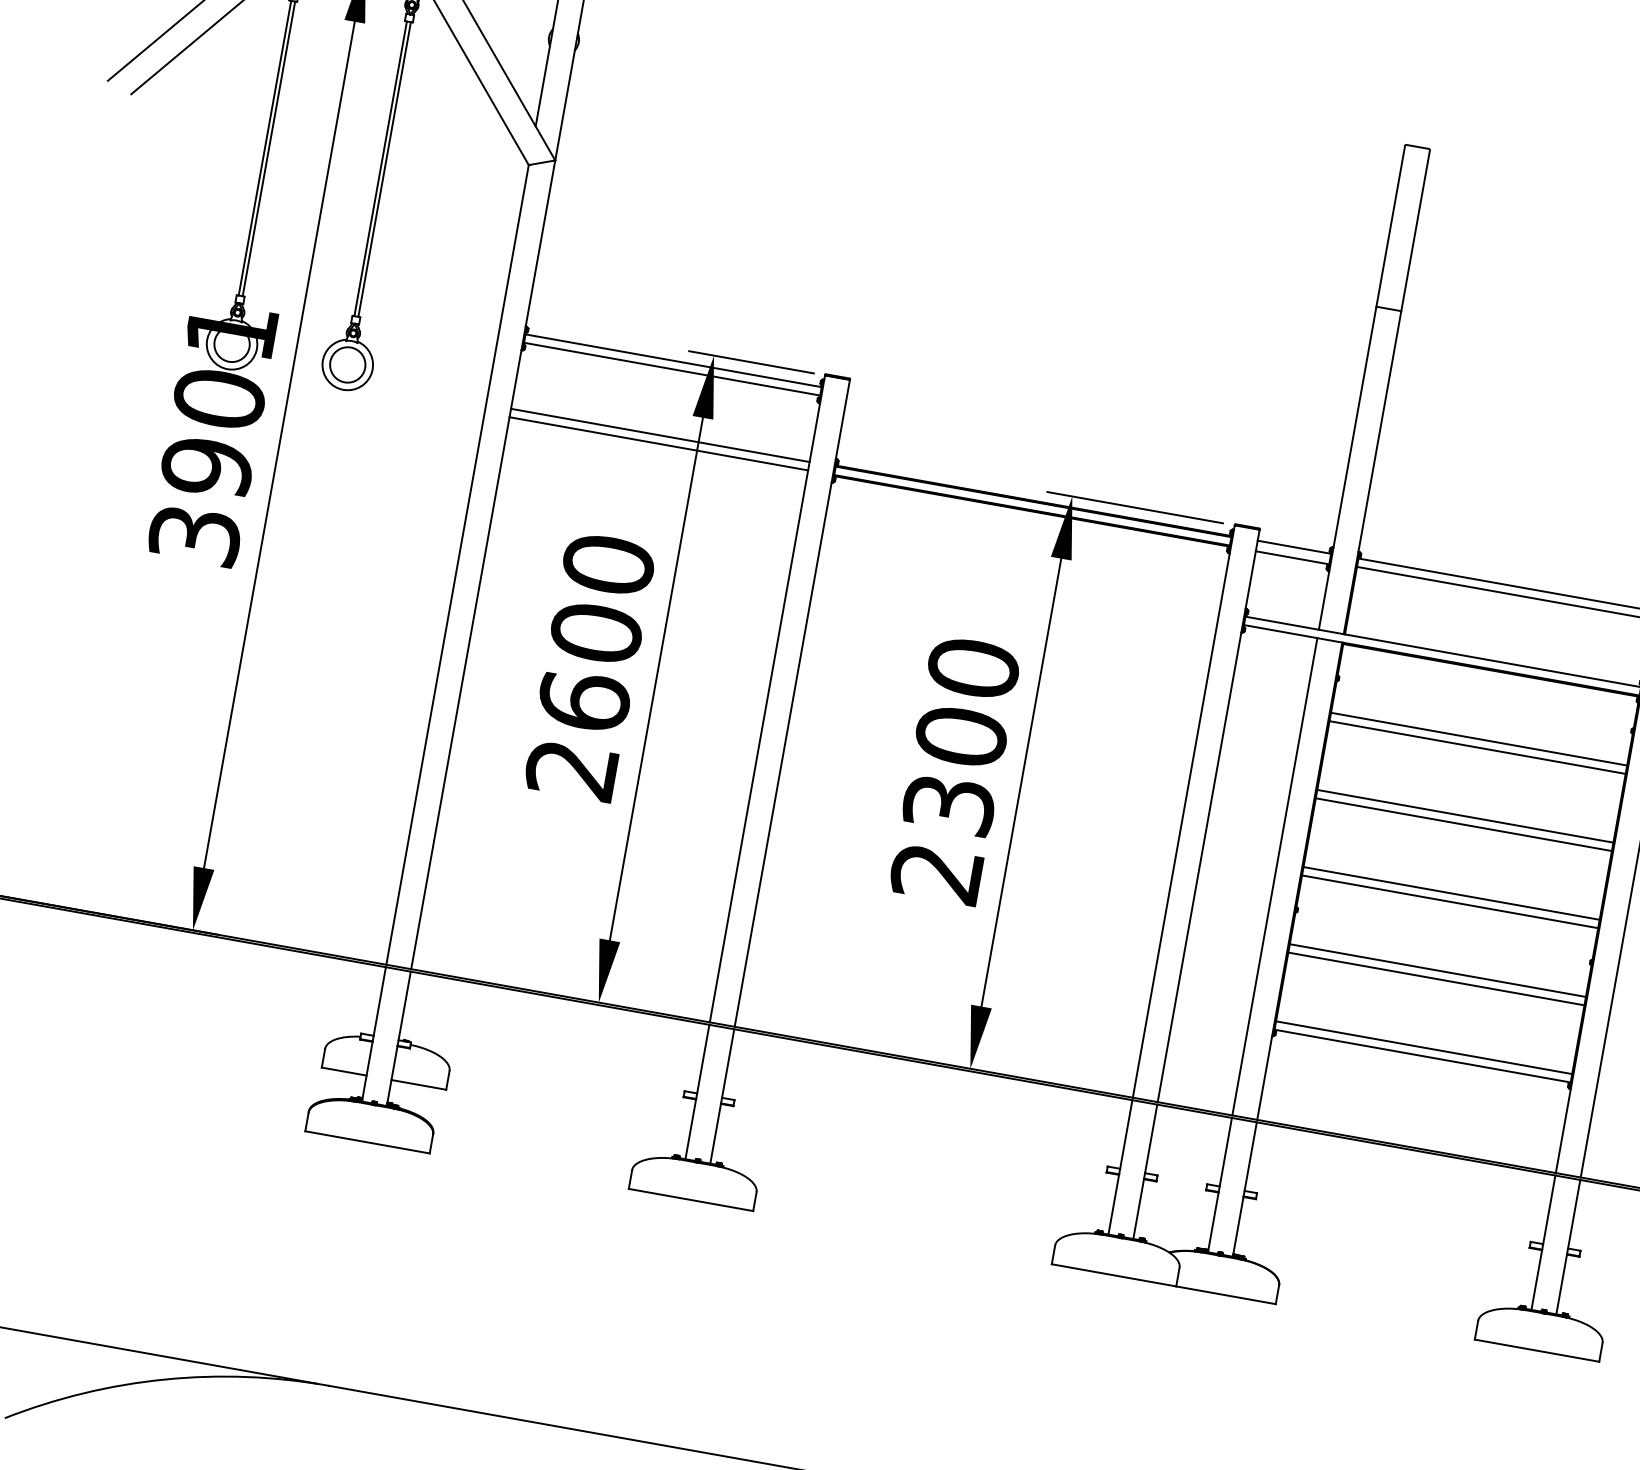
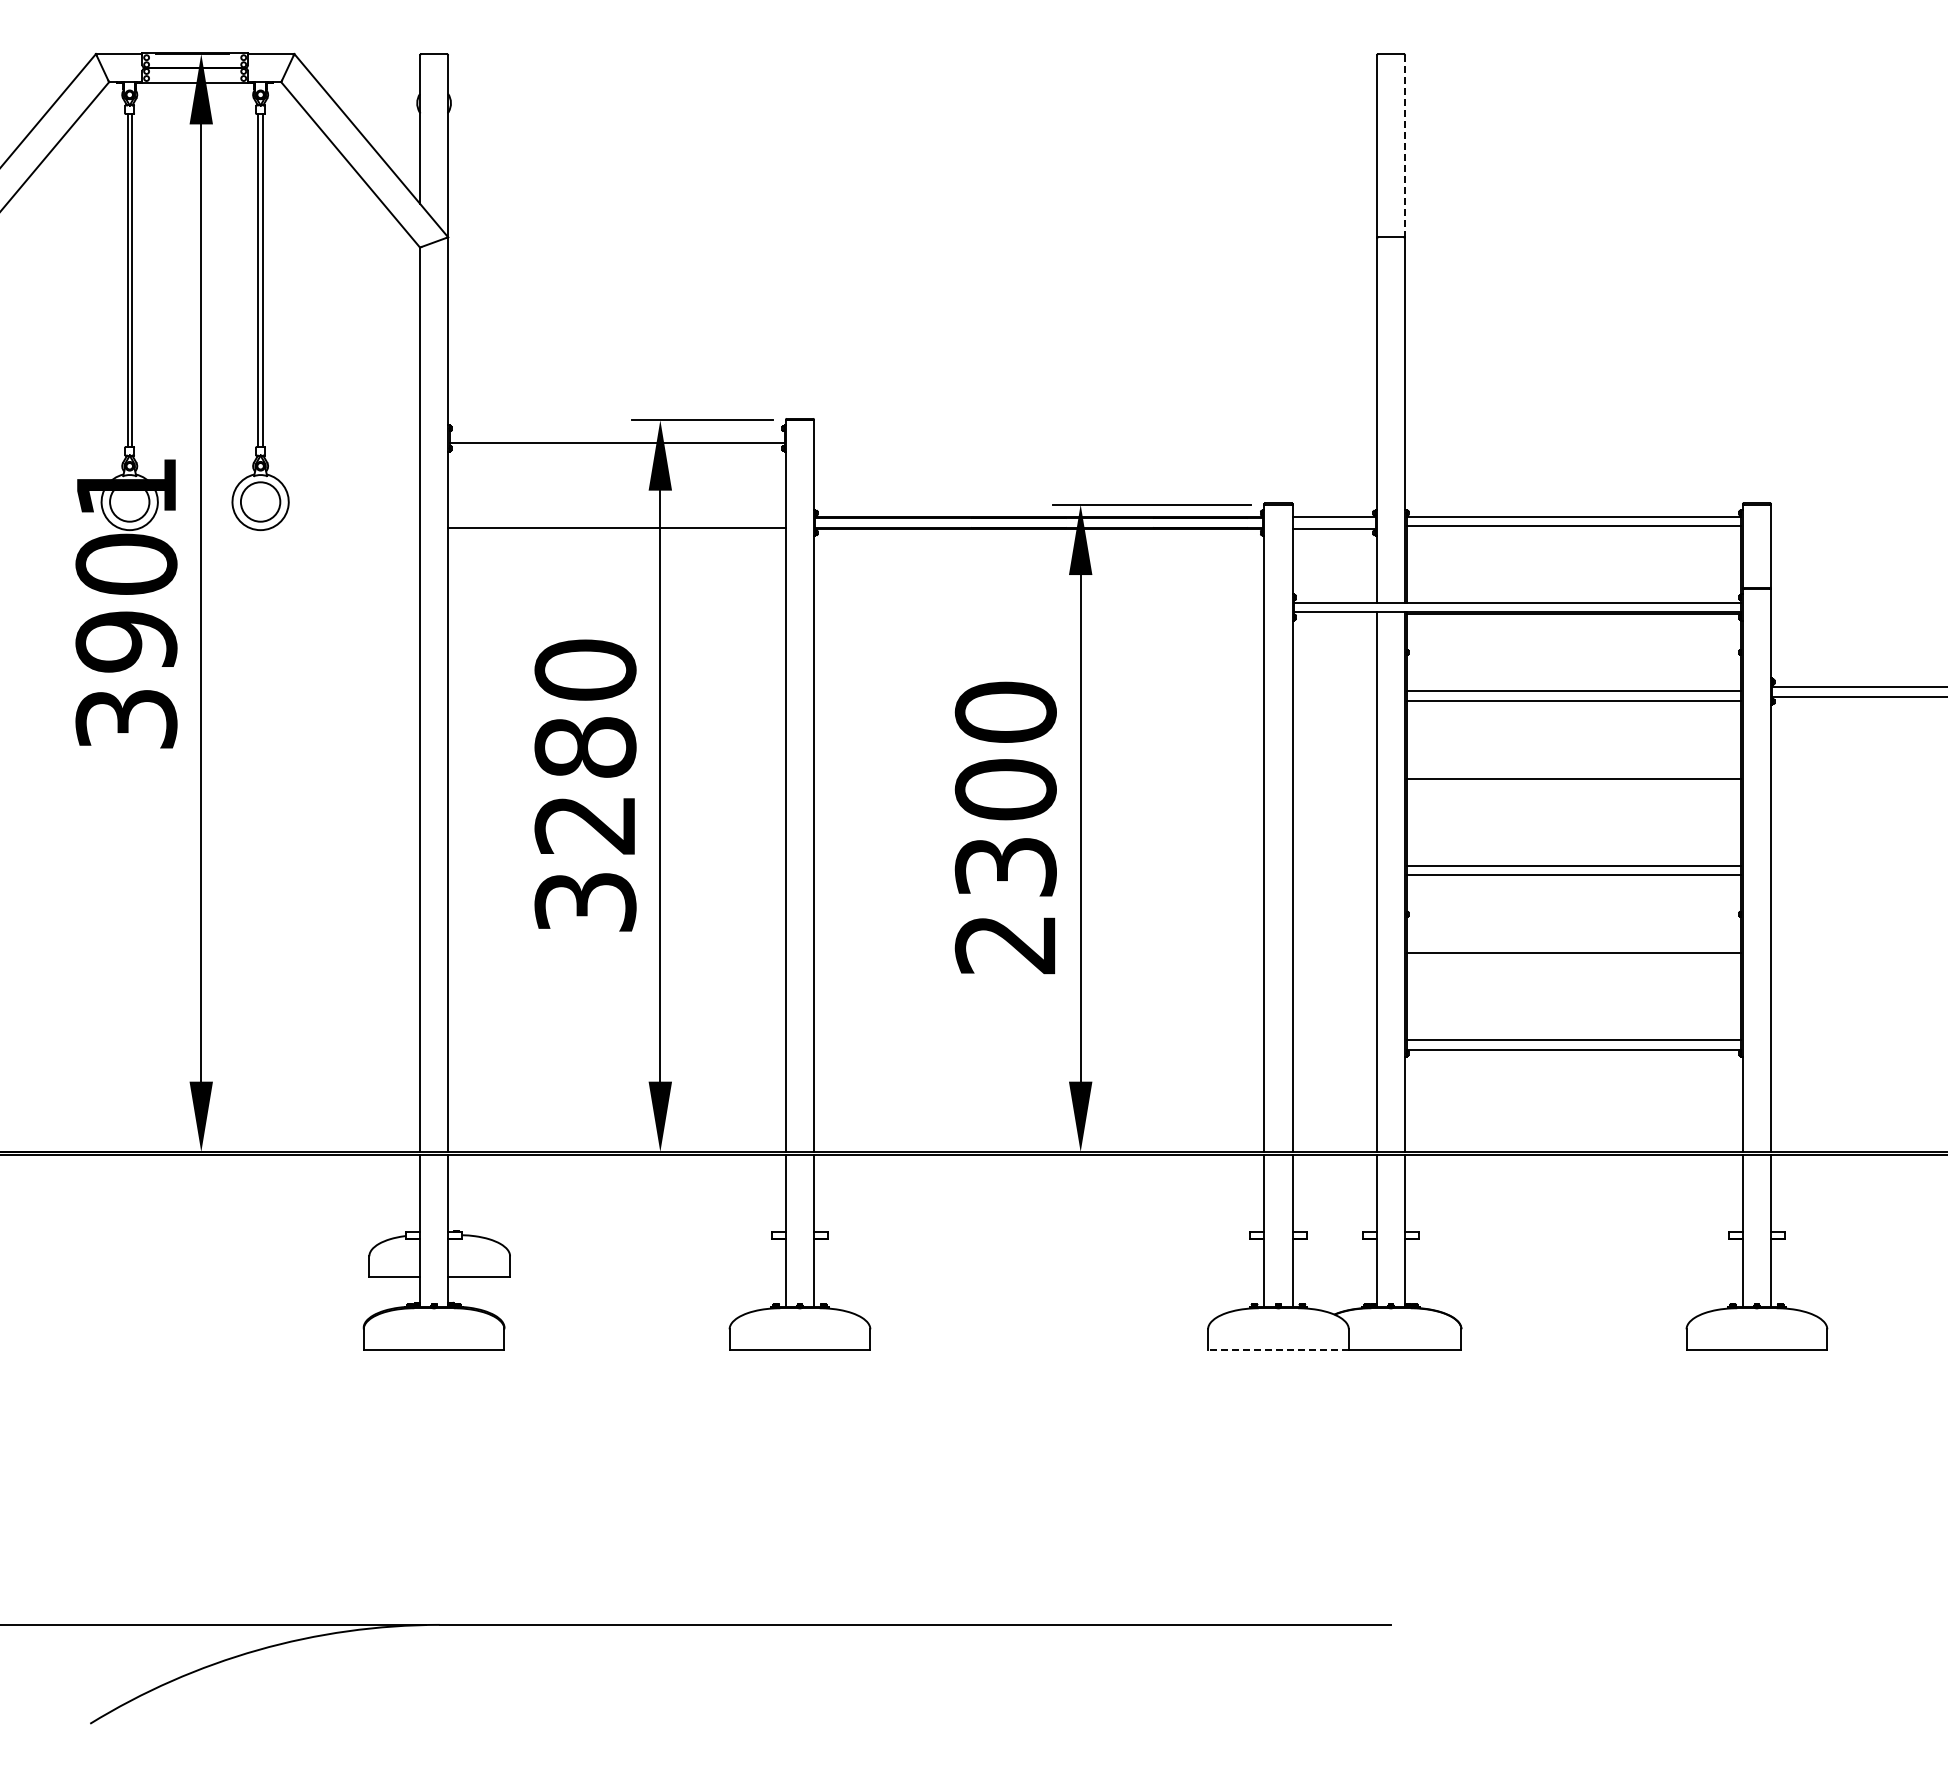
line: (1415, 230) -> (1405, 146), solid -> dashed
line: (673, 360) -> (616, 433), removed
line: (659, 435) -> (616, 518), removed
text: (584, 700) -> (585, 823), 2600 -> 3280
line: (1463, 824) -> (1573, 788), removed
line: (1435, 978) -> (1573, 962), removed
line: (1113, 1275) -> (1277, 1350), solid -> dashed

